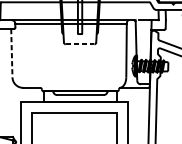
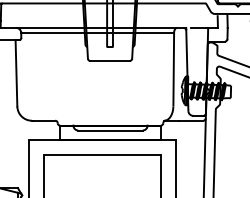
line: (80, 44) -> (110, 61), dashed -> solid
line: (11, 53) -> (16, 73), dashed -> solid

